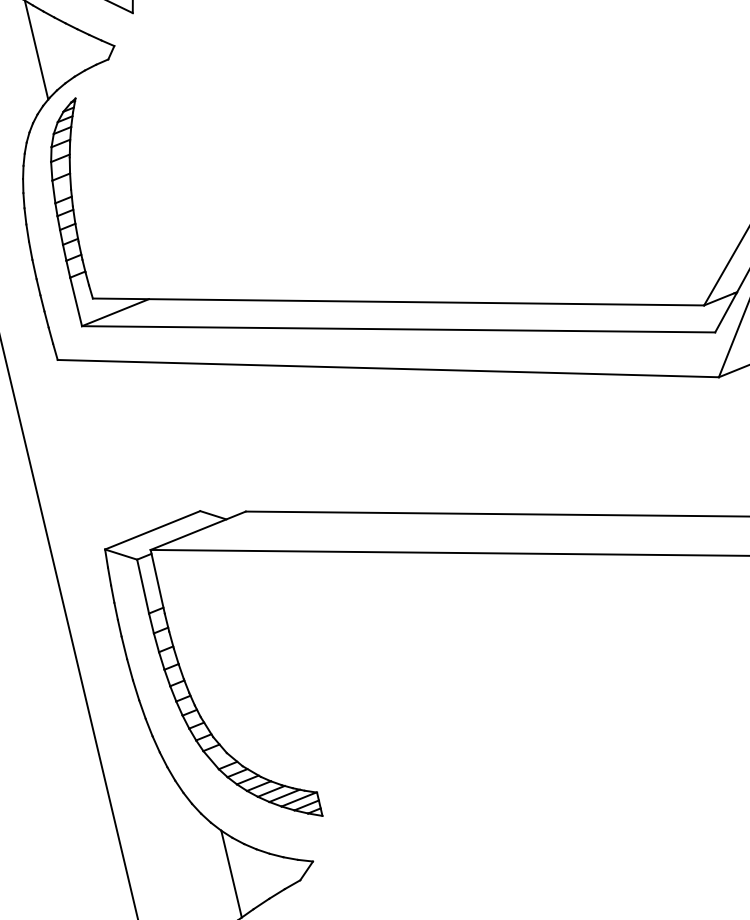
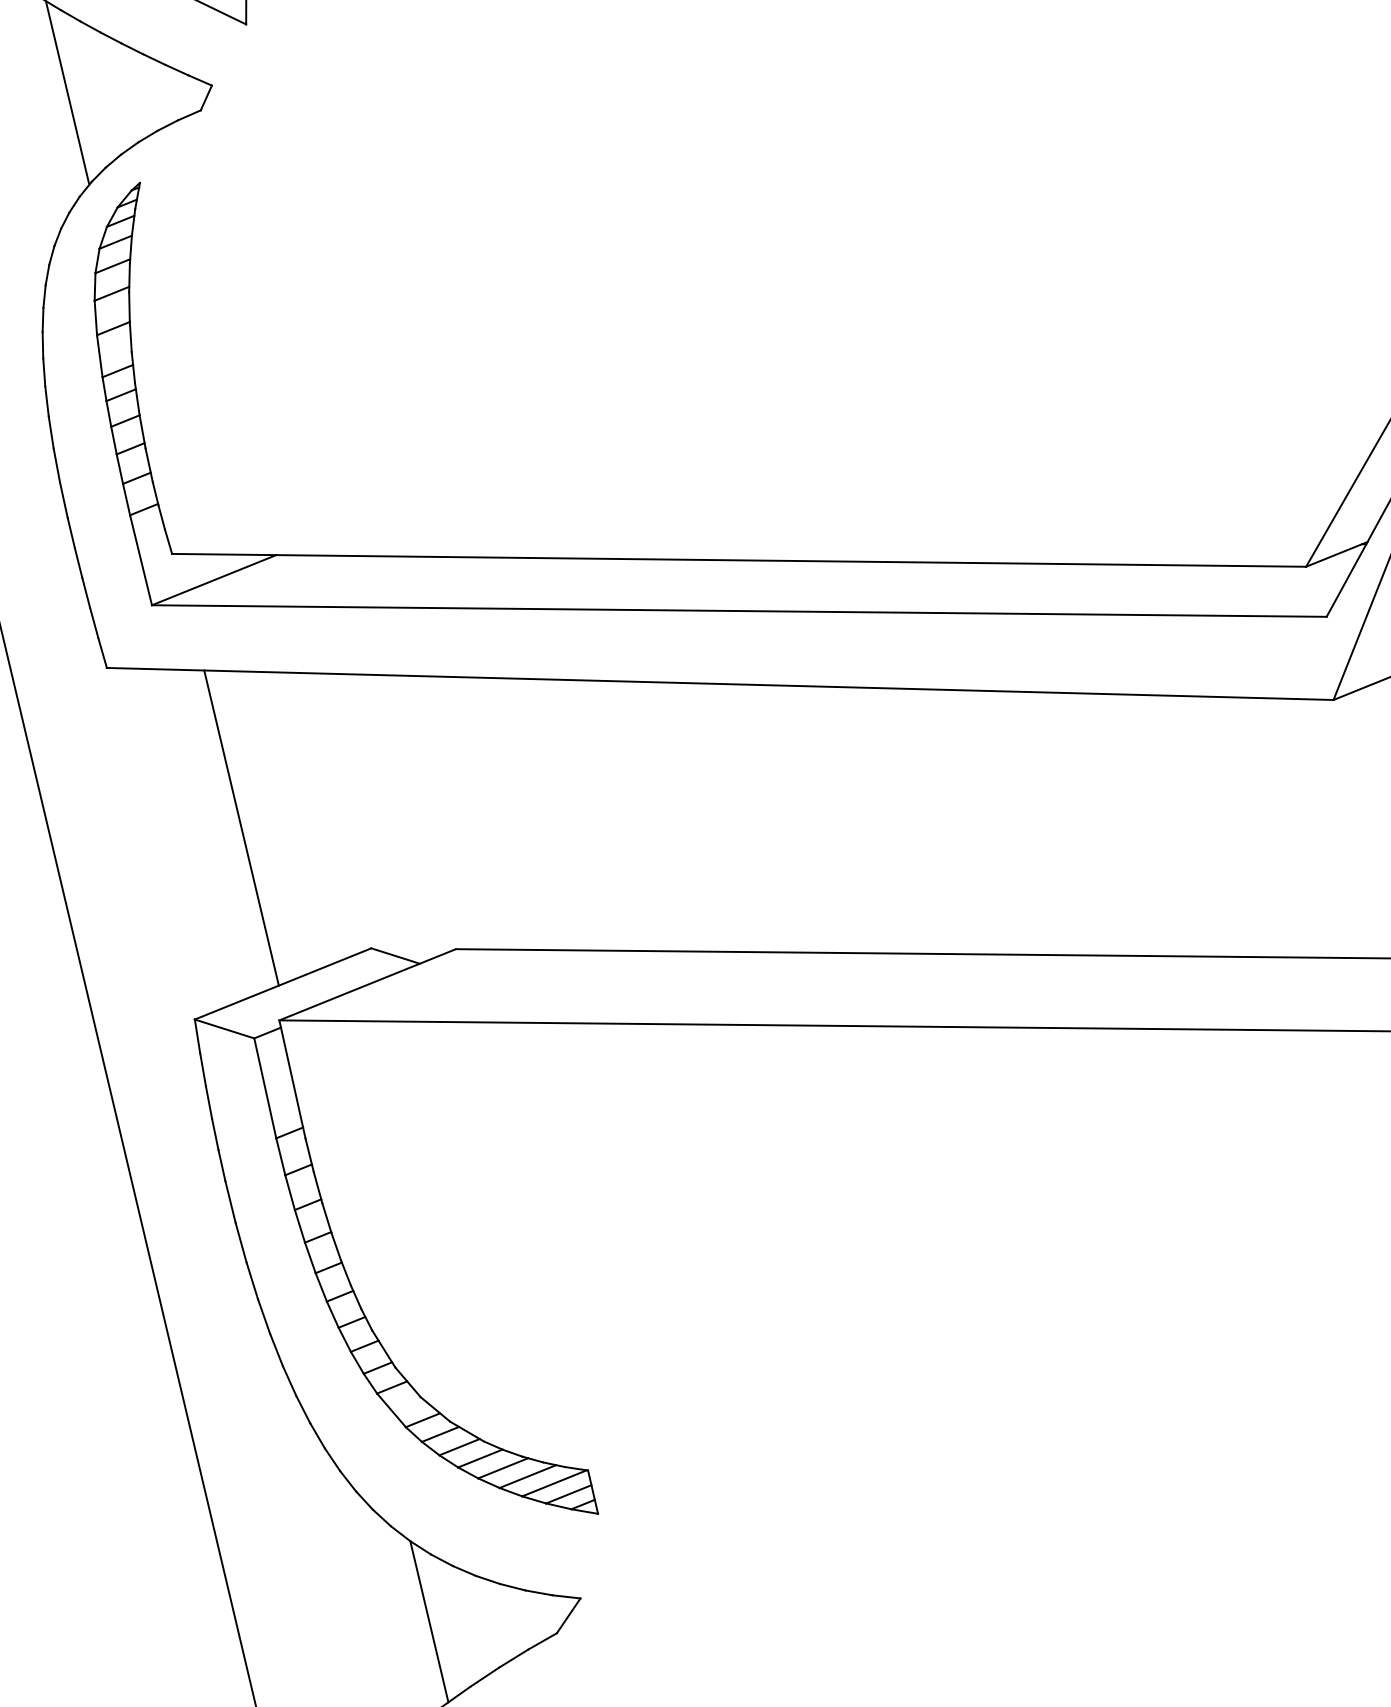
line: (130, 446) -> (241, 828), added

